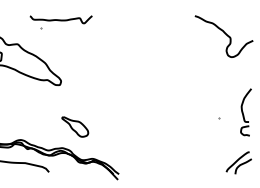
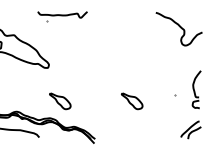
part: (60, 22) -> (62, 17), moved
part: (165, 126) -> (132, 100), added

